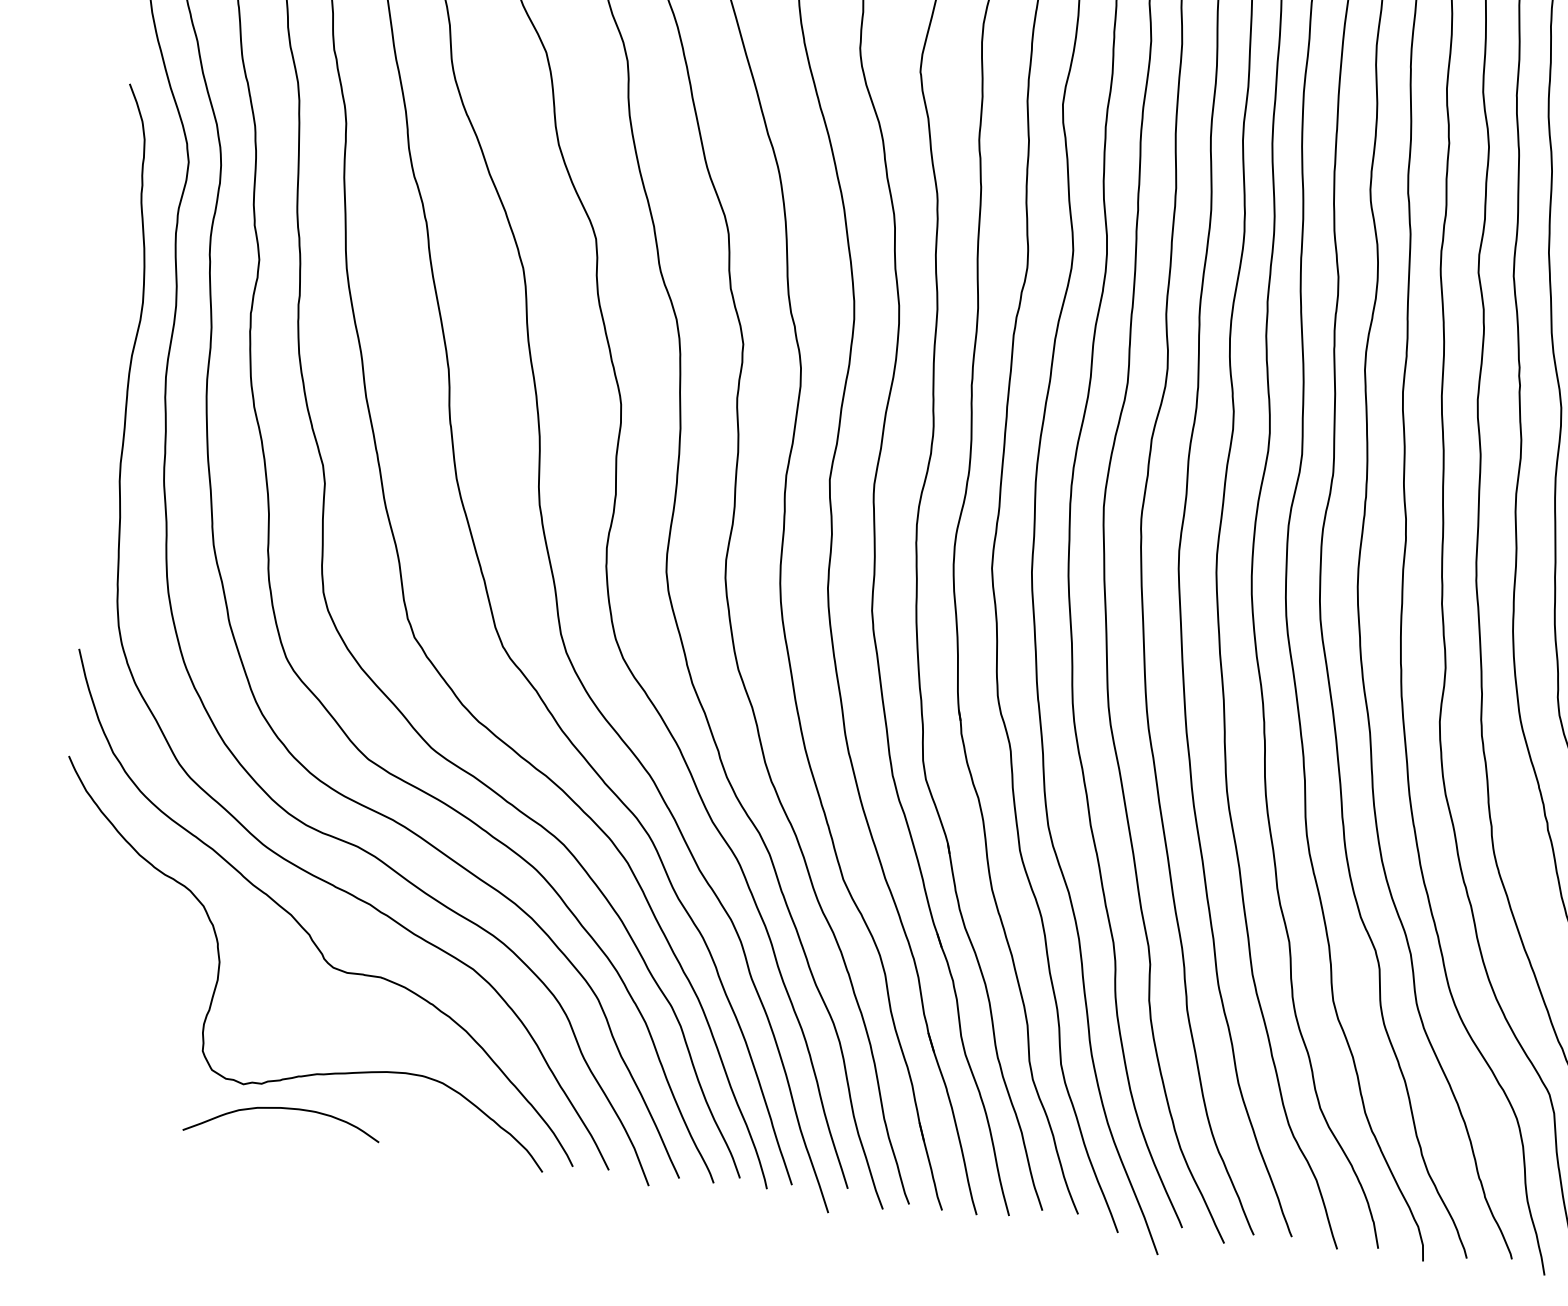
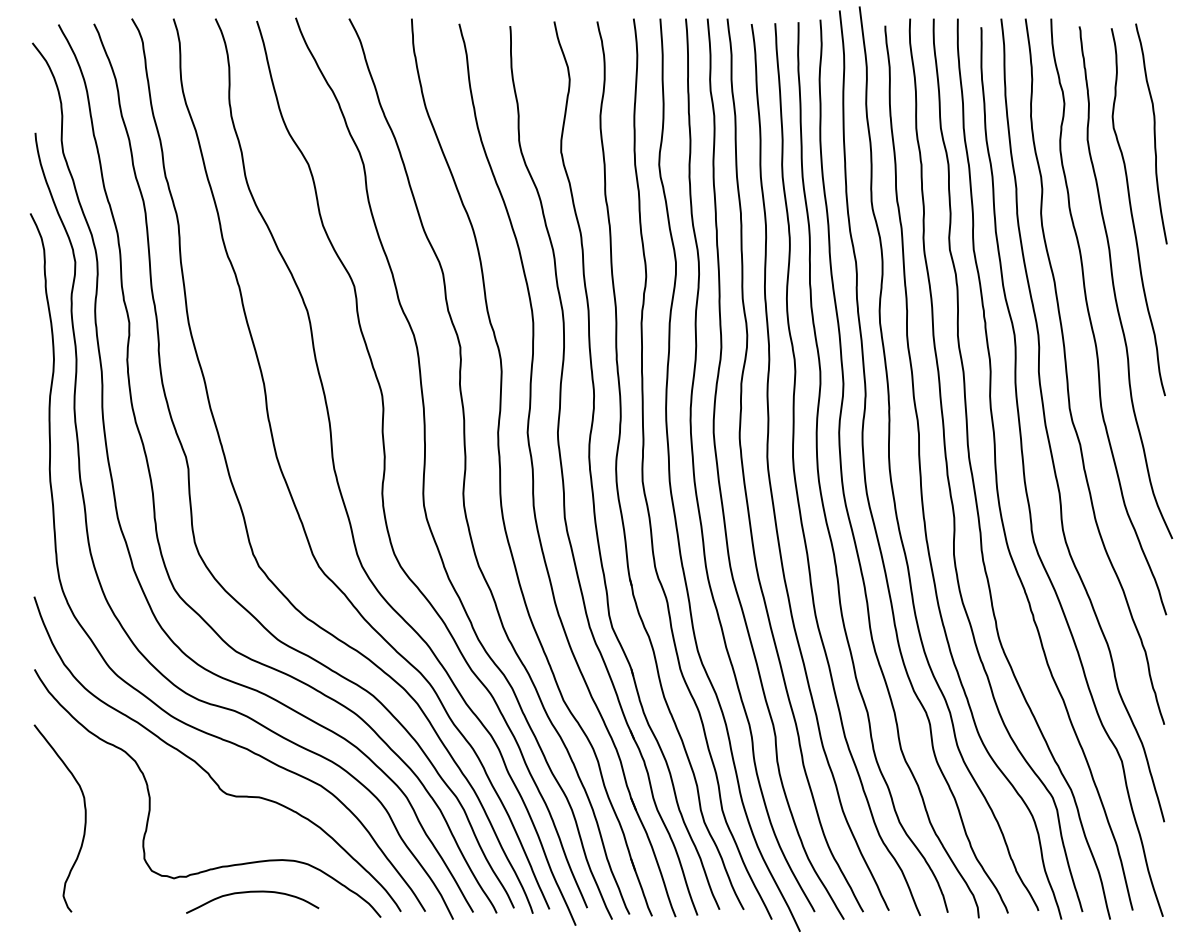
curve: (120, 982) -> (84, 818), added
curve: (283, 1109) -> (252, 892), moved

